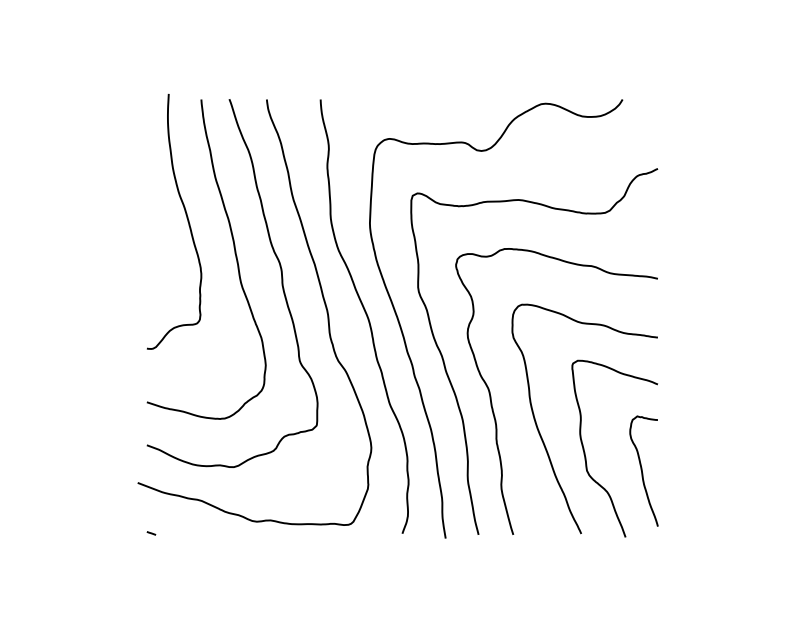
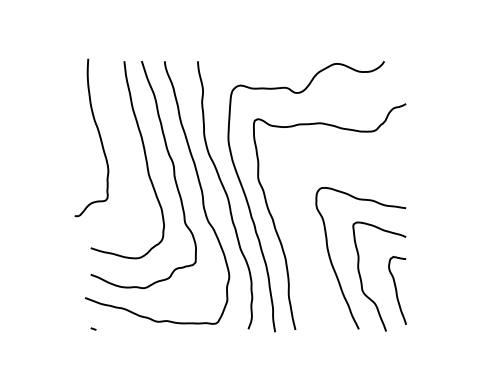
curve: (185, 216) -> (98, 134), moved
curve: (493, 402) -> (304, 248), removed

